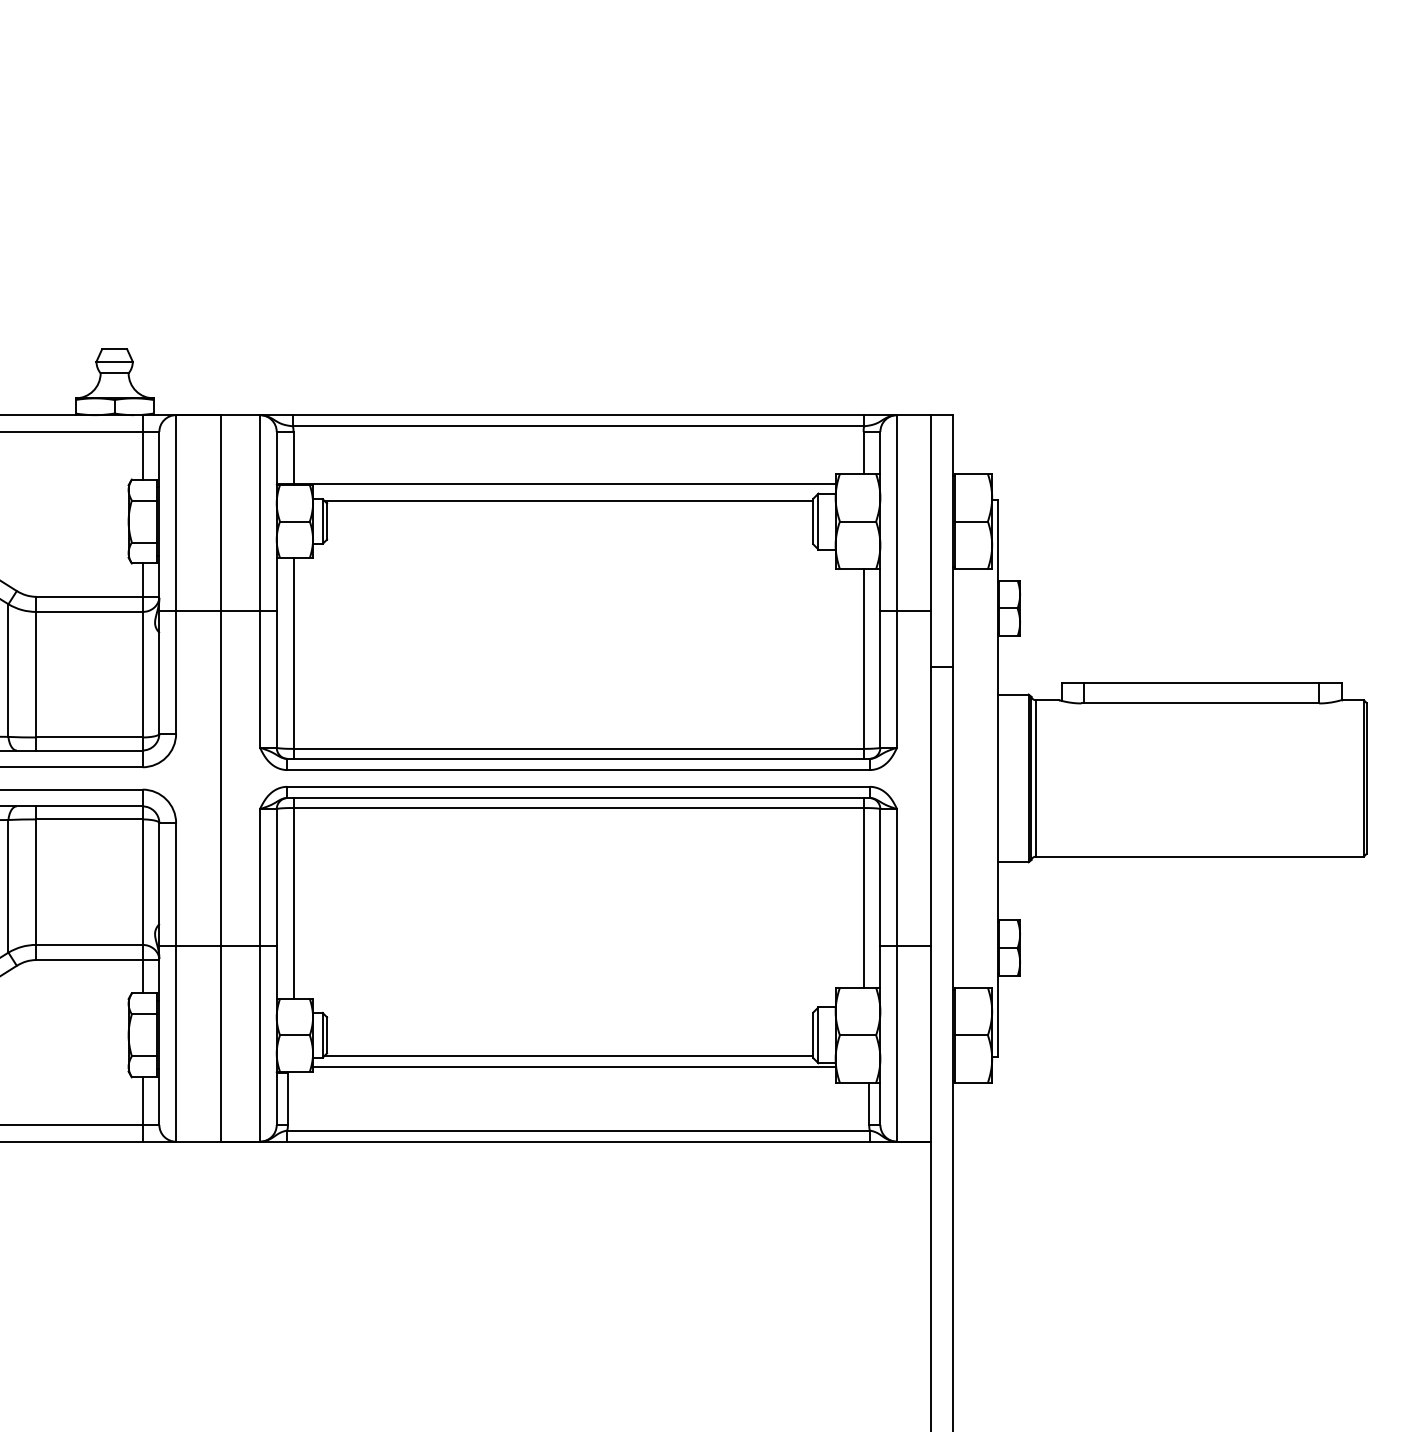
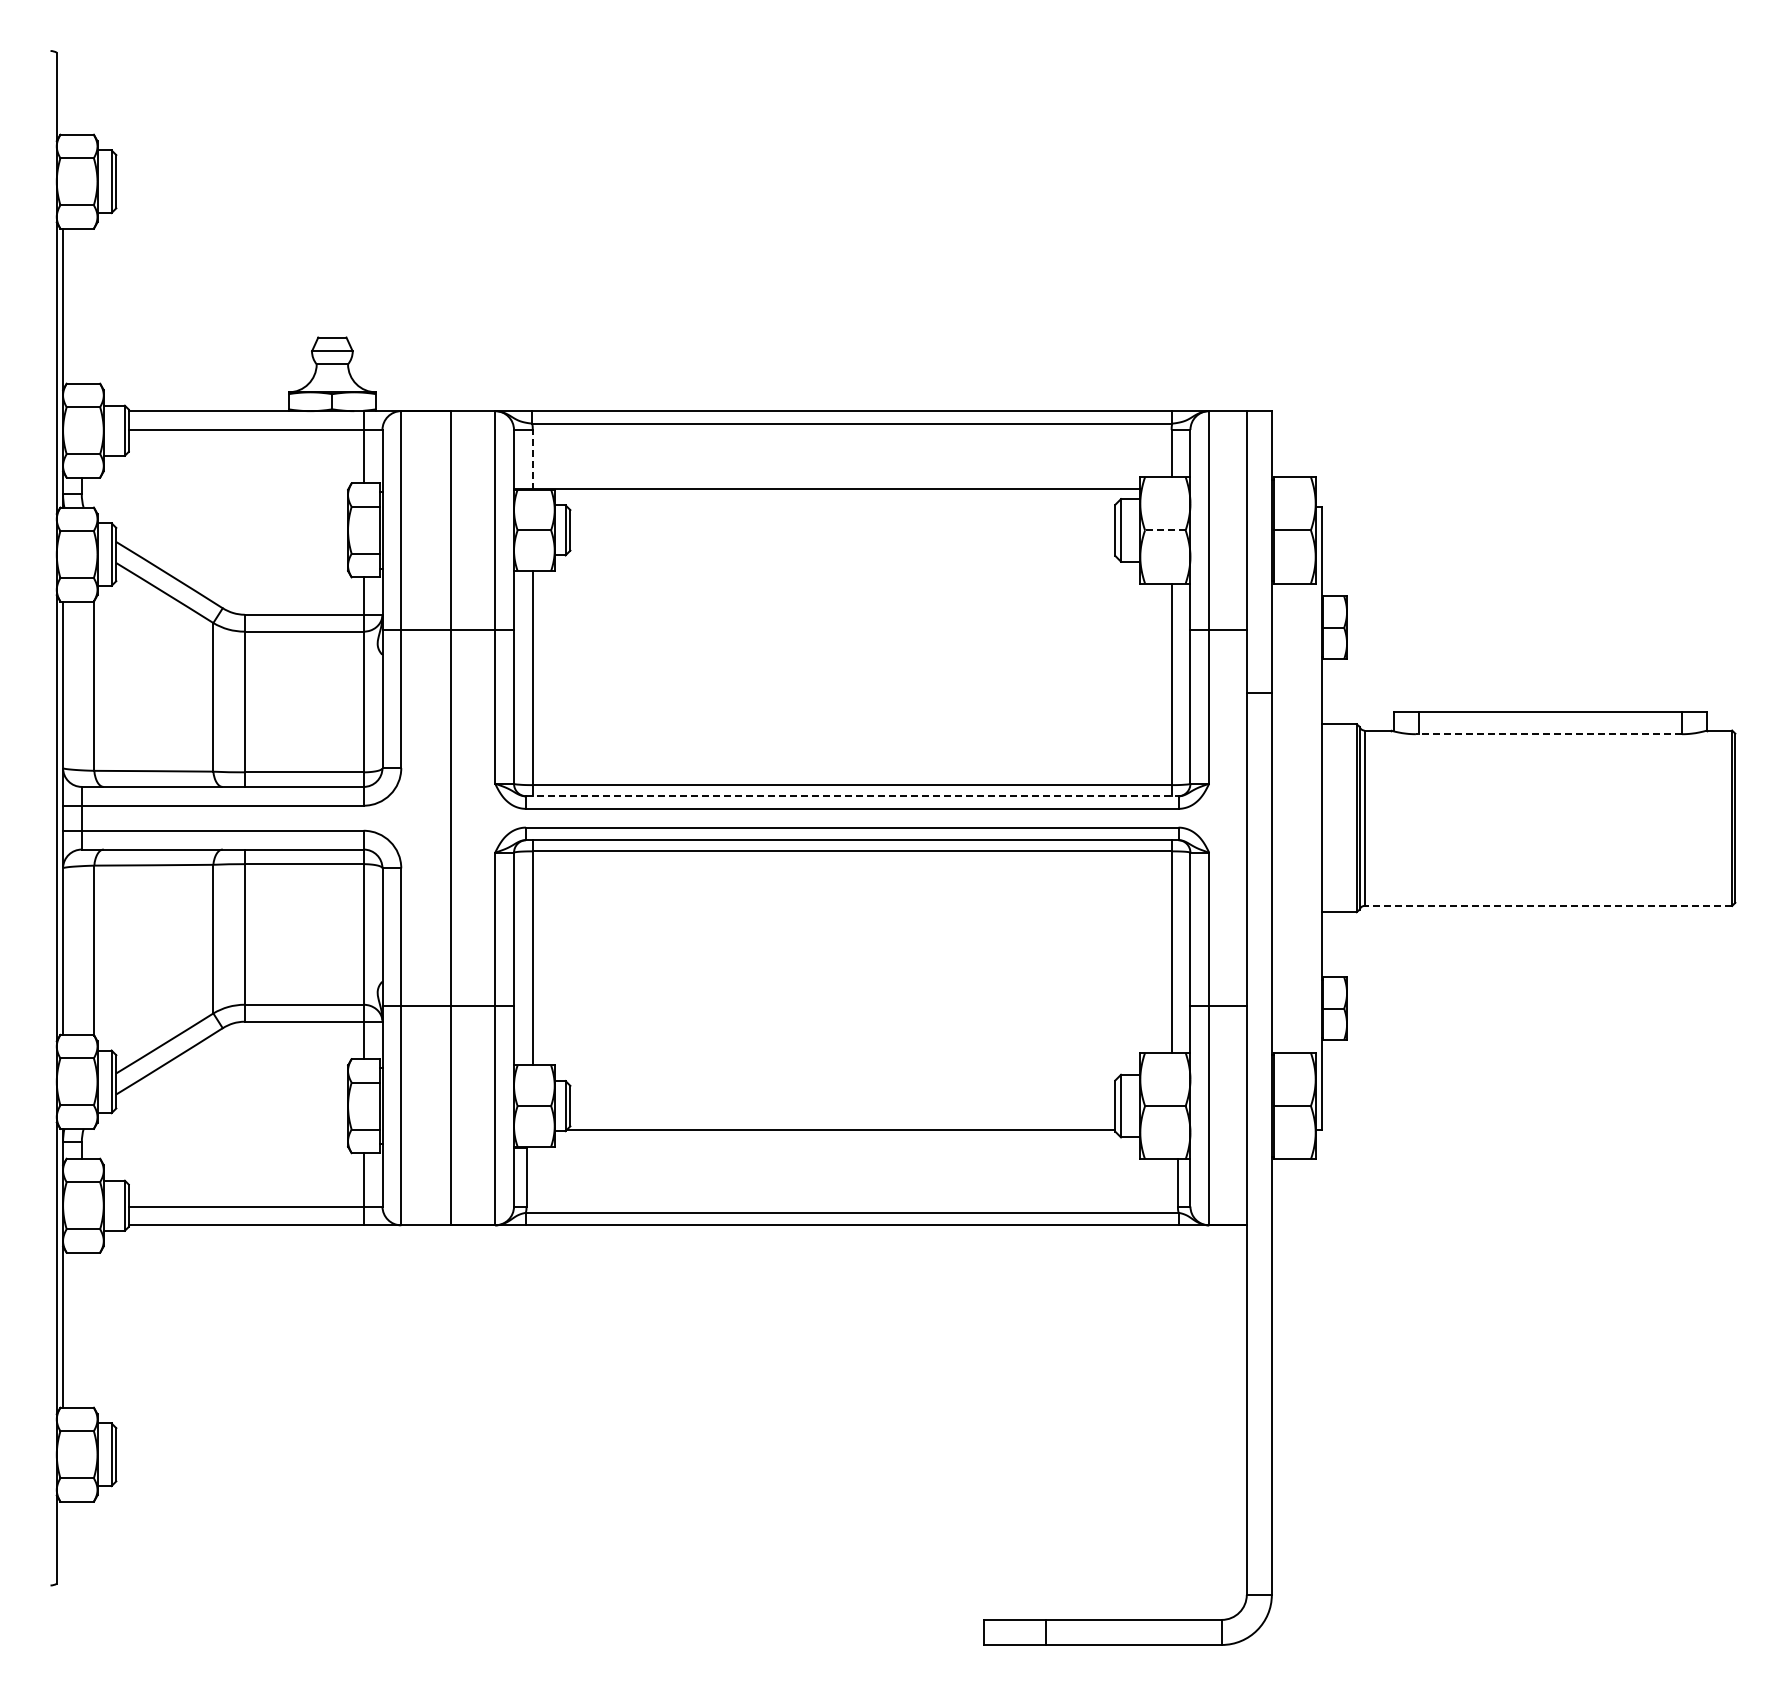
line: (293, 458) -> (532, 459), solid -> dashed
line: (568, 501) -> (841, 507), removed
line: (857, 521) -> (1164, 530), solid -> dashed
line: (1199, 703) -> (1548, 734), solid -> dashed
line: (578, 759) -> (852, 796), solid -> dashed
line: (1199, 856) -> (1548, 905), solid -> dashed
line: (574, 1067) -> (847, 1142), removed

